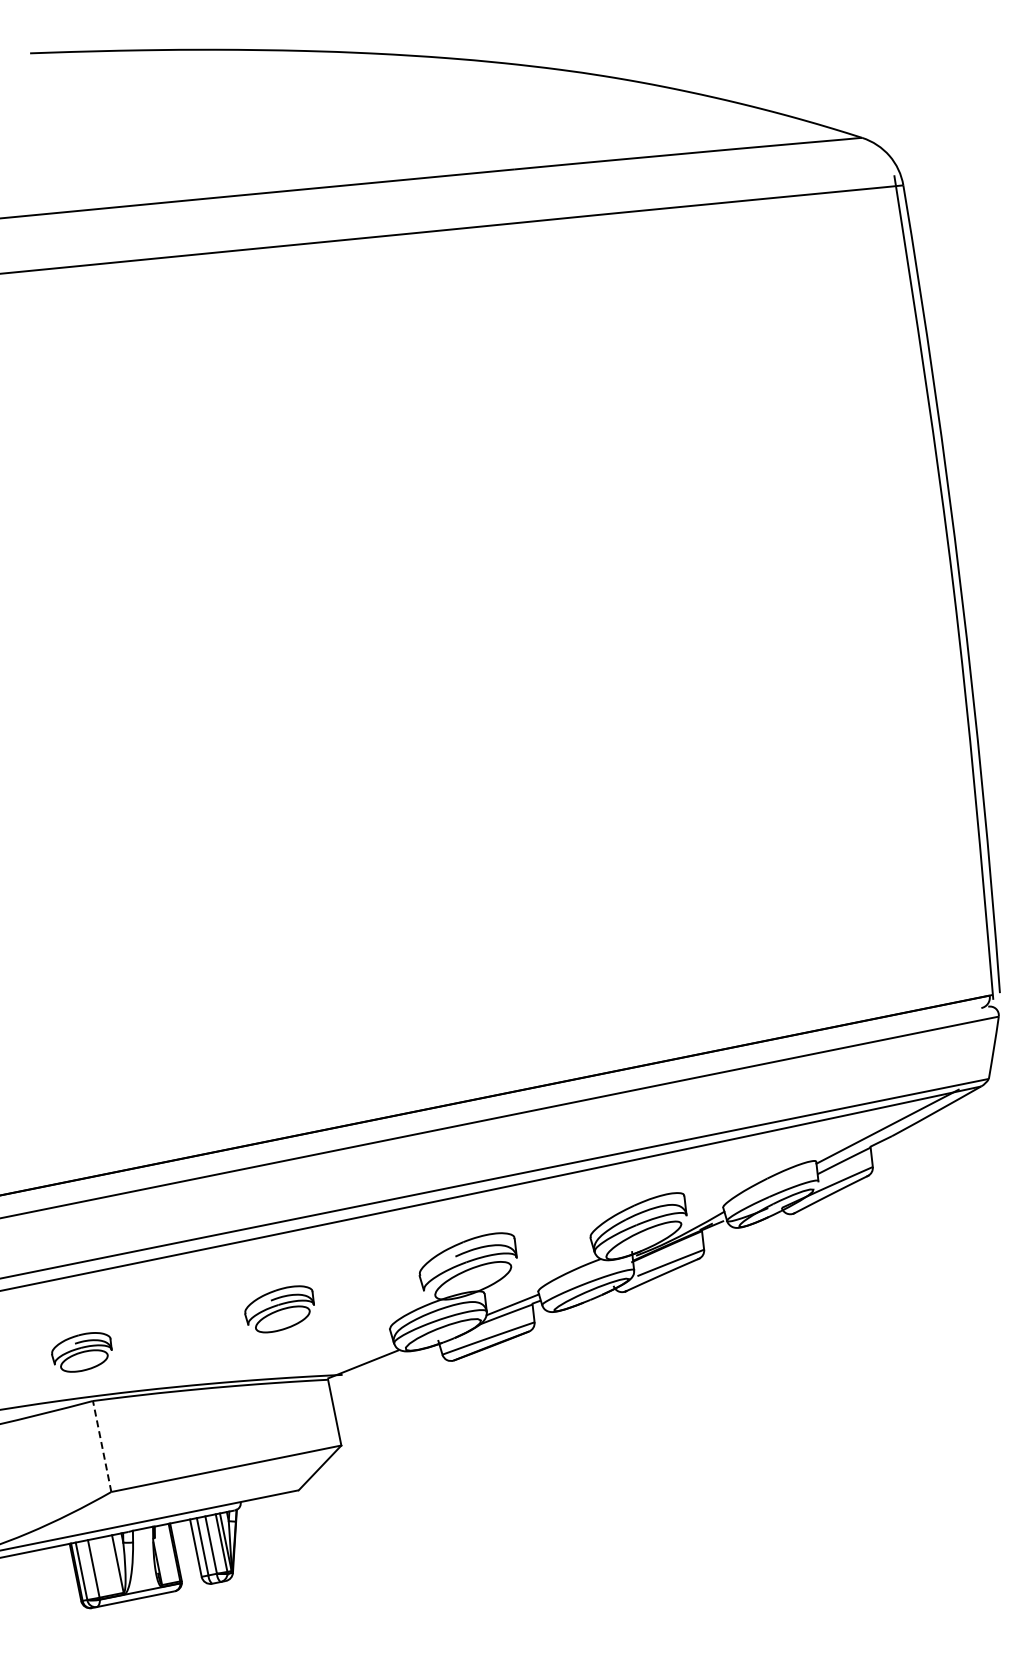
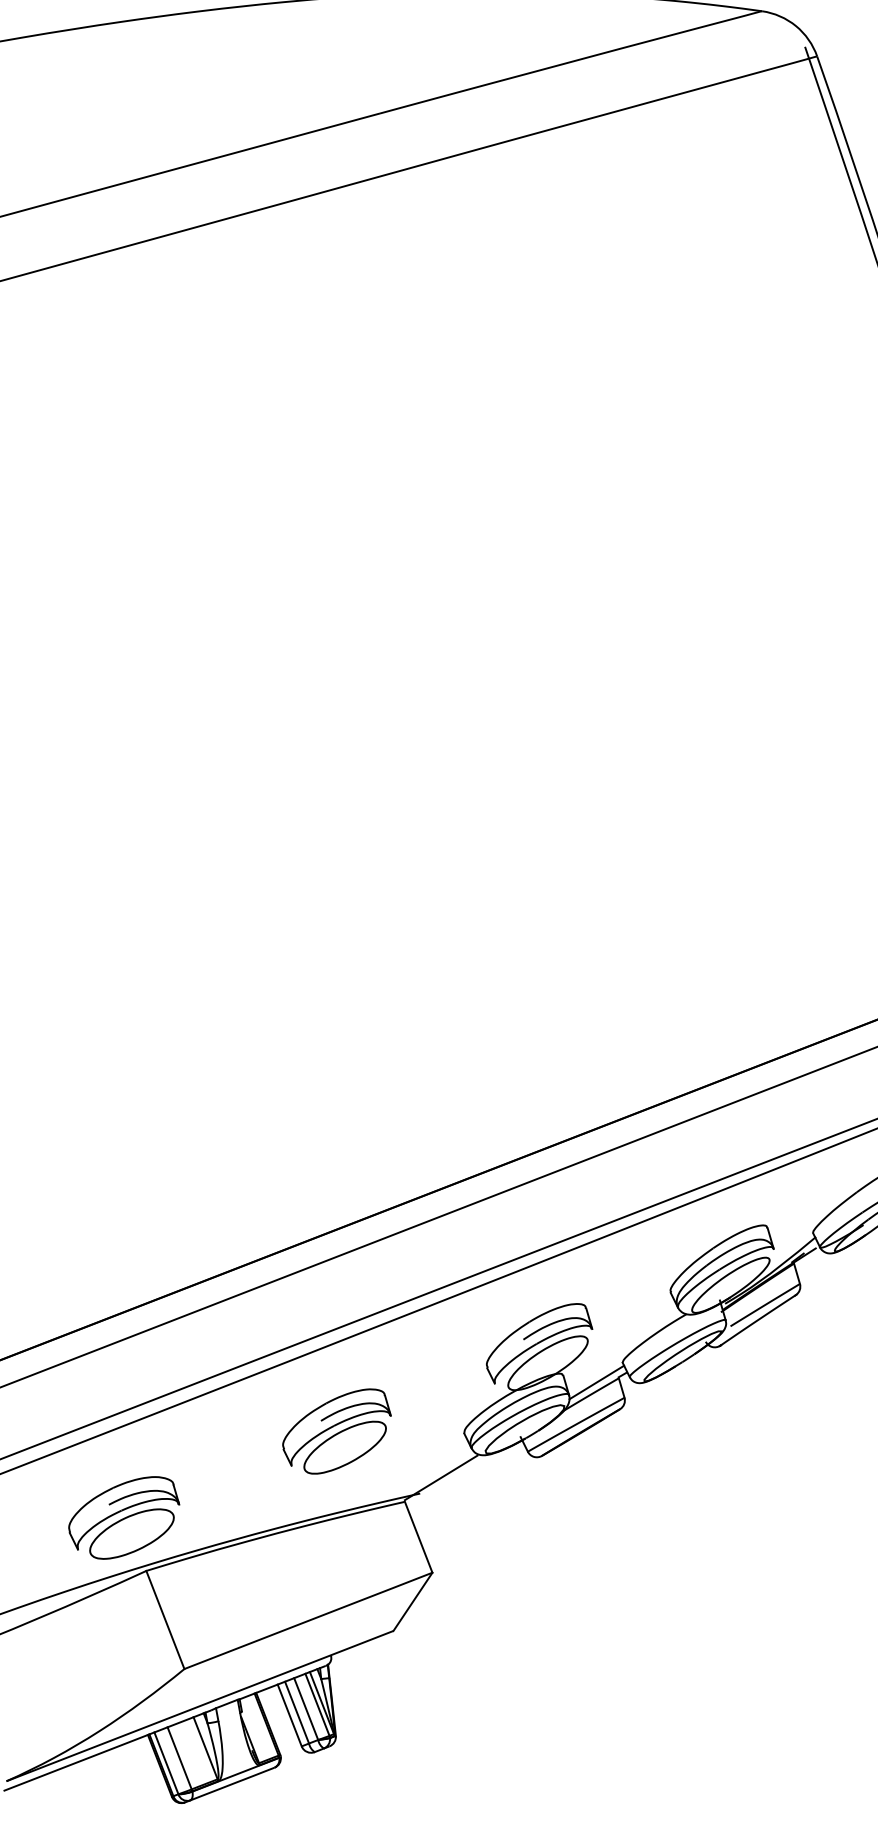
part: (279, 1309) -> (337, 1432), size x1.43
part: (81, 1352) -> (124, 1518), size x1.67
line: (102, 1446) -> (165, 1619), dashed -> solid

